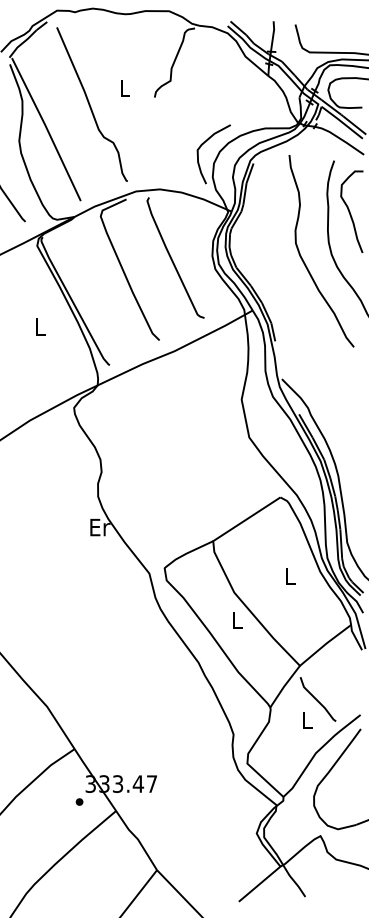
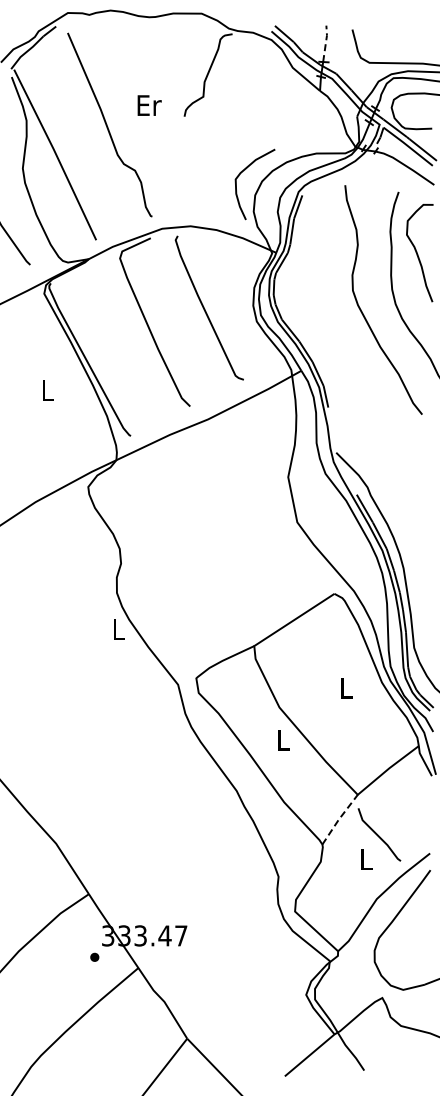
line: (272, 36) -> (325, 43), solid -> dashed
text: (125, 88) -> (149, 105), L -> Er
text: (100, 527) -> (119, 629), Er -> L
line: (284, 686) -> (339, 819), solid -> dashed

